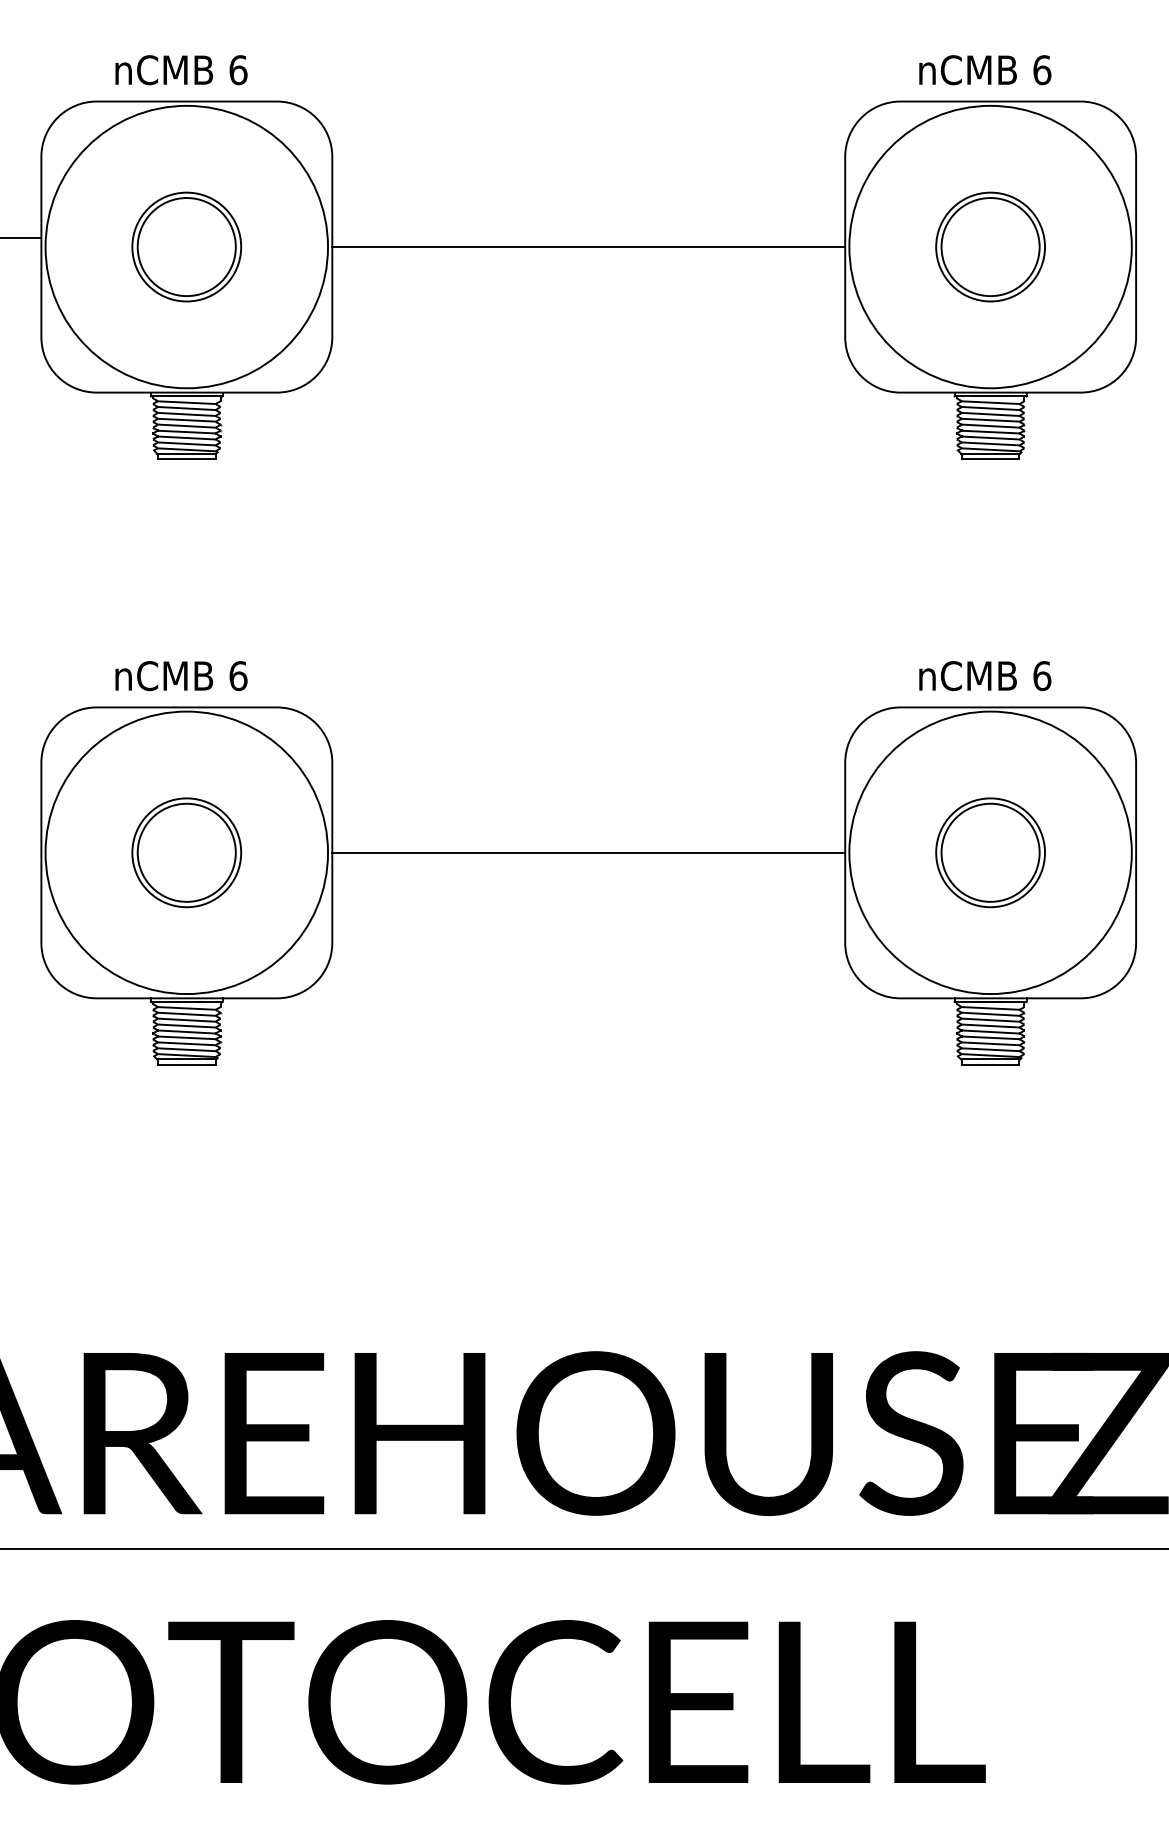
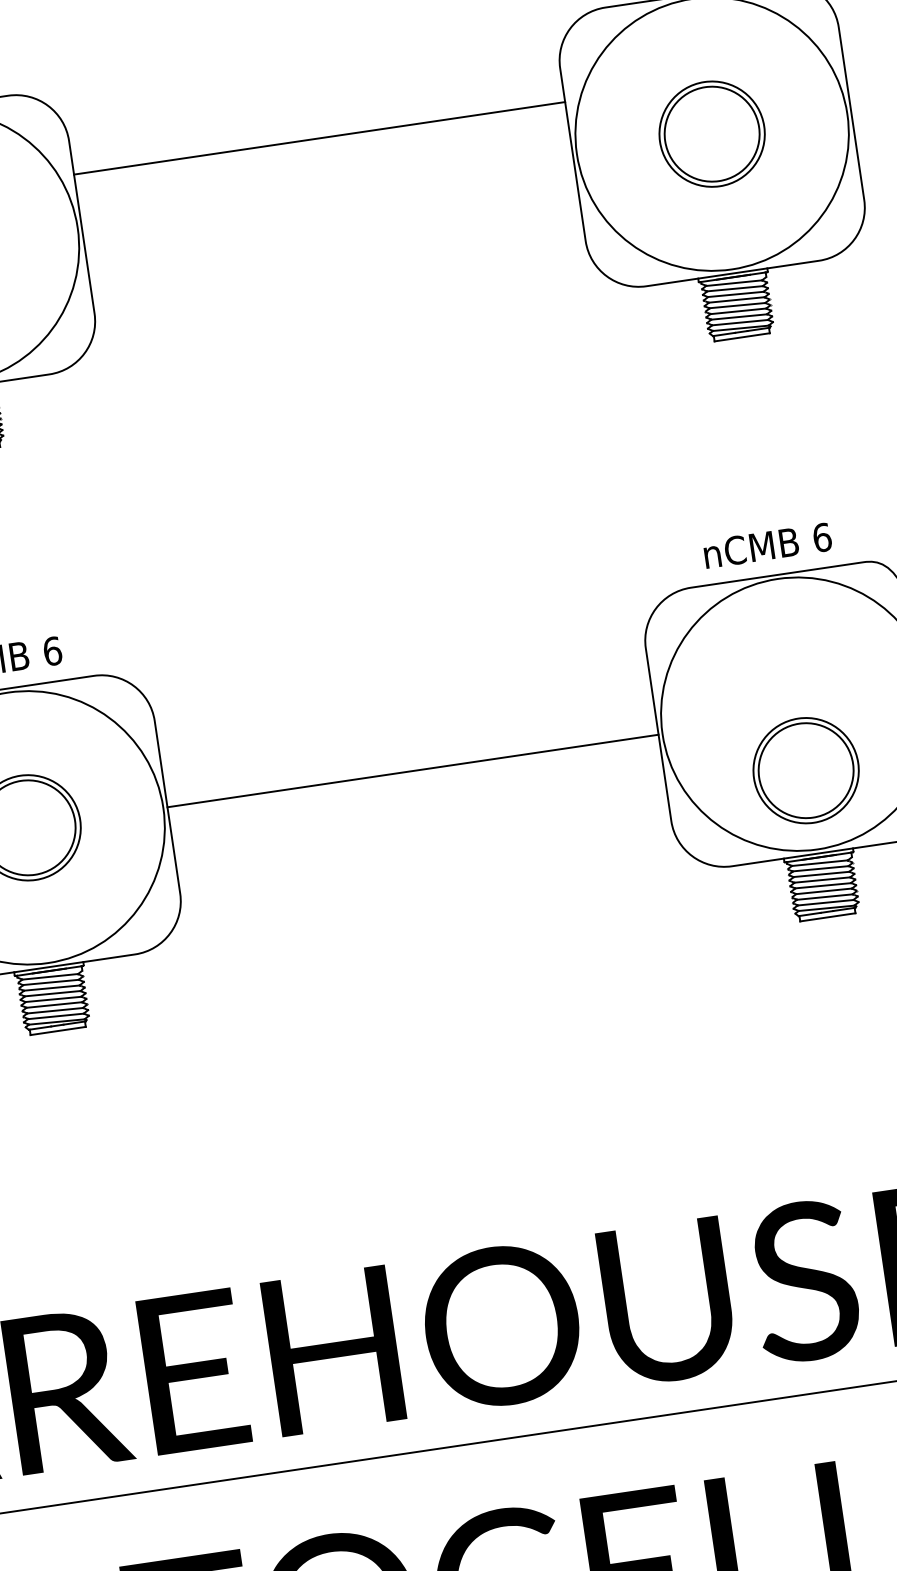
line: (588, 247) -> (319, 138), moved
part: (990, 852) -> (806, 770), moved

